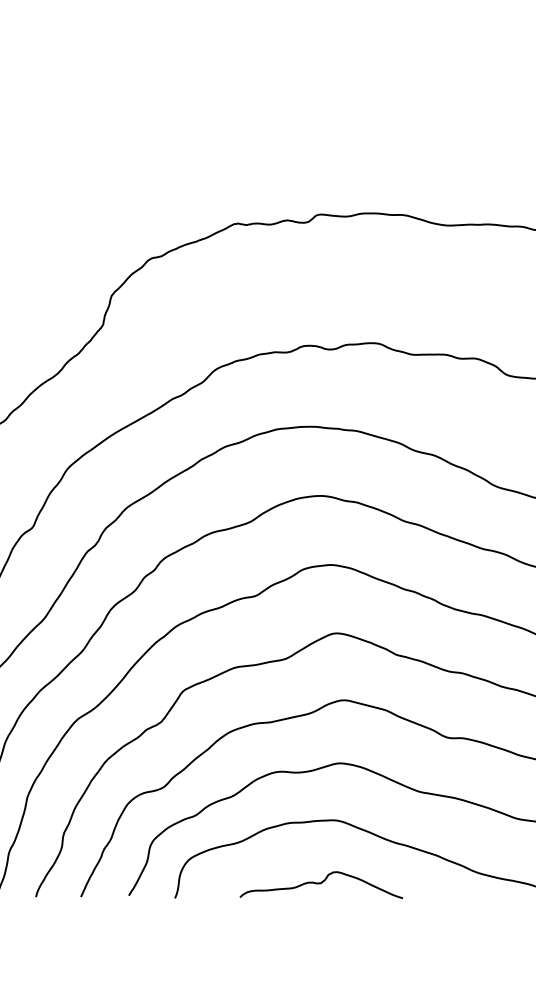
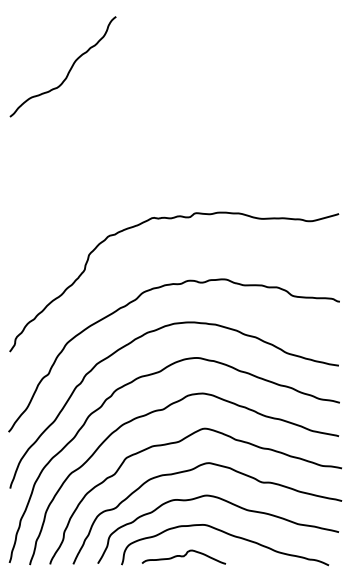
curve: (320, 883) -> (183, 556), moved

